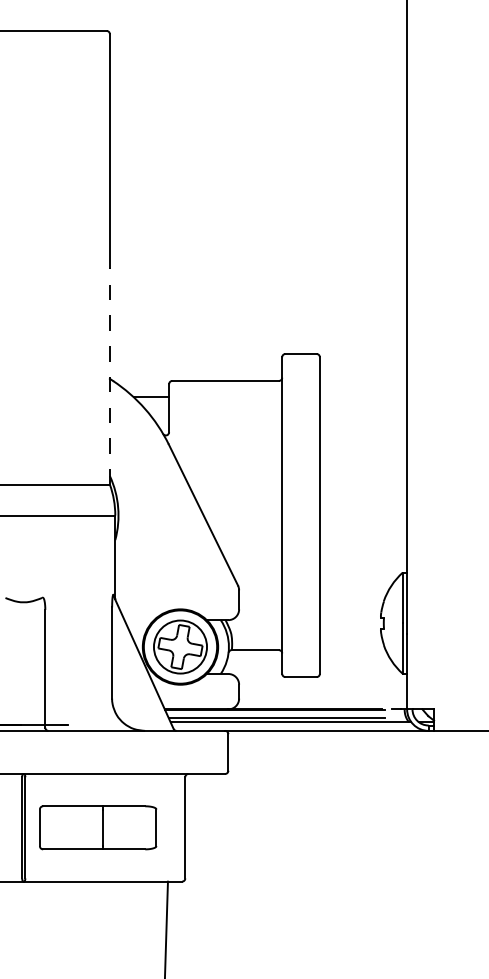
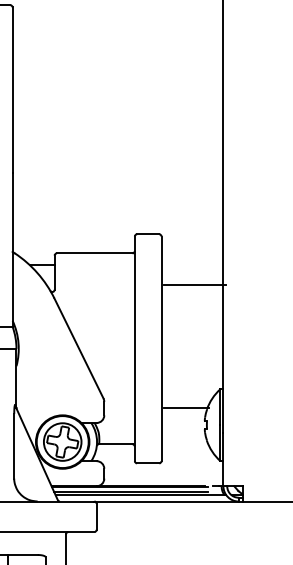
line: (109, 375) -> (12, 249), dashed -> solid
line: (366, 426) -> (194, 285), added
line: (354, 598) -> (186, 407), added

